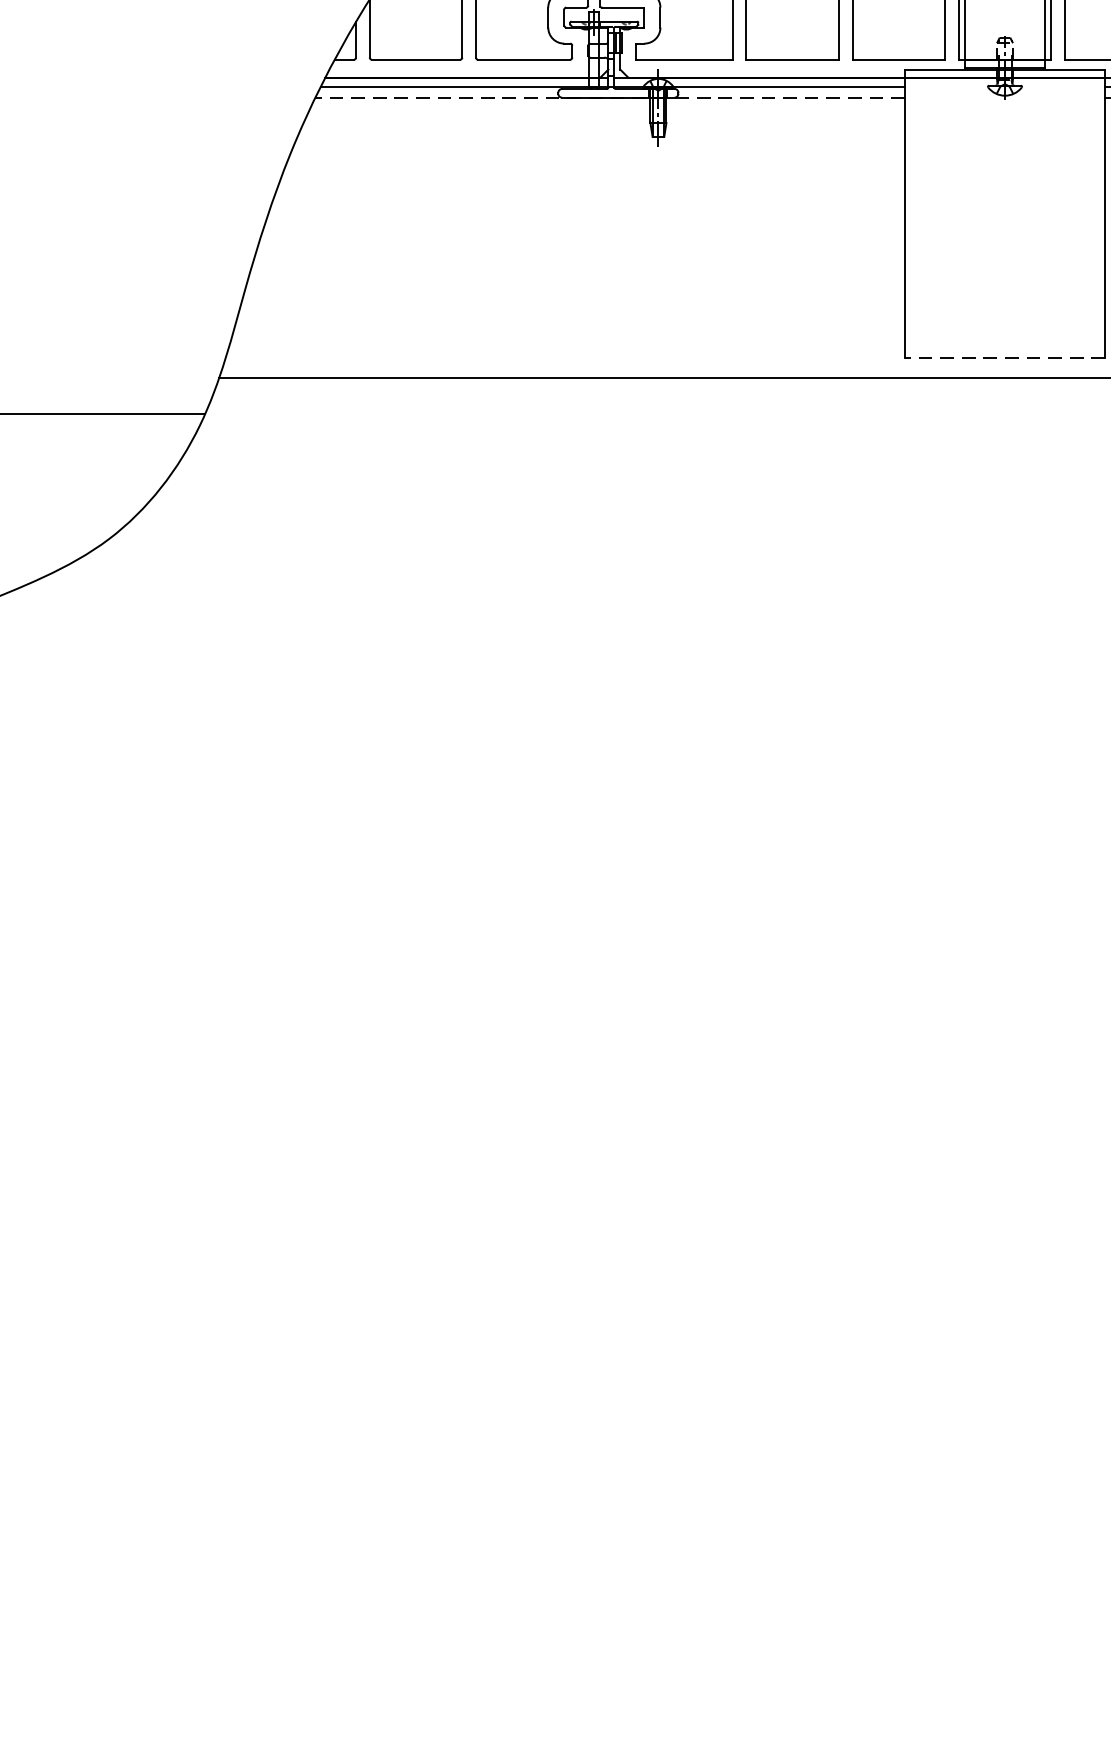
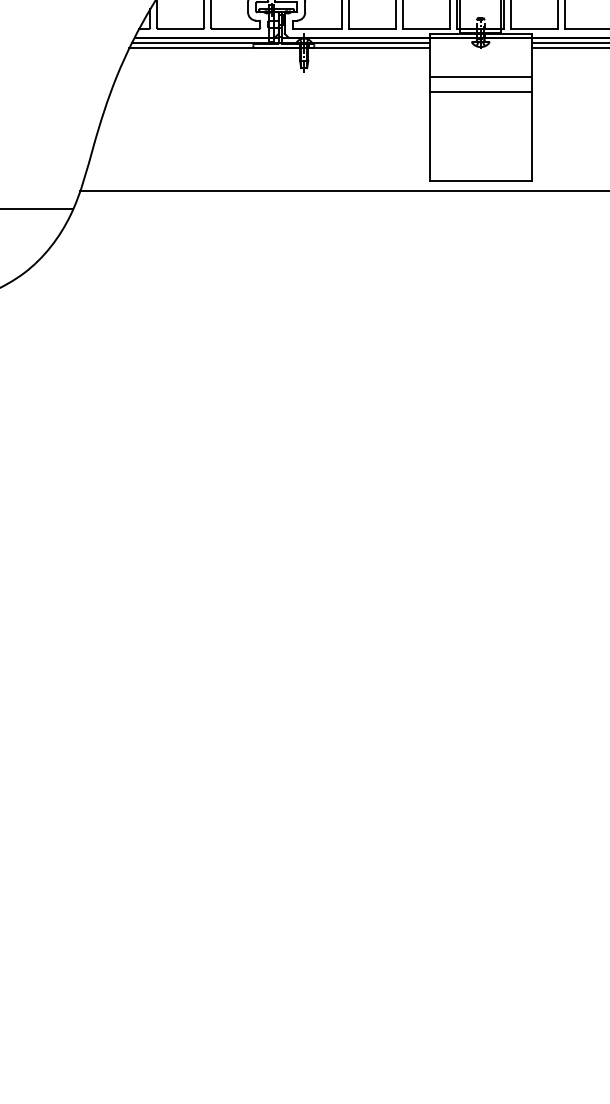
line: (609, 98) -> (279, 48), dashed -> solid
line: (1004, 153) -> (480, 76), added
line: (1004, 184) -> (480, 92), added
line: (1004, 357) -> (480, 180), dashed -> solid

